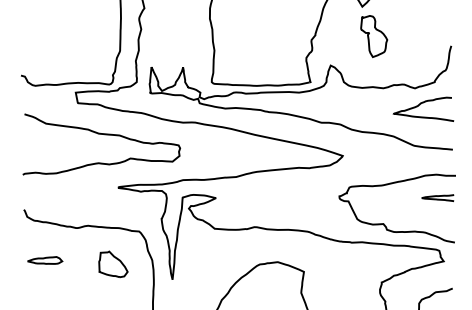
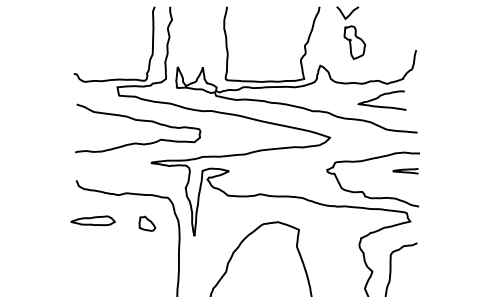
curve: (420, 105) -> (379, 97), moved
part: (44, 260) -> (92, 220), size x1.6
part: (113, 263) -> (147, 223), size x0.7

